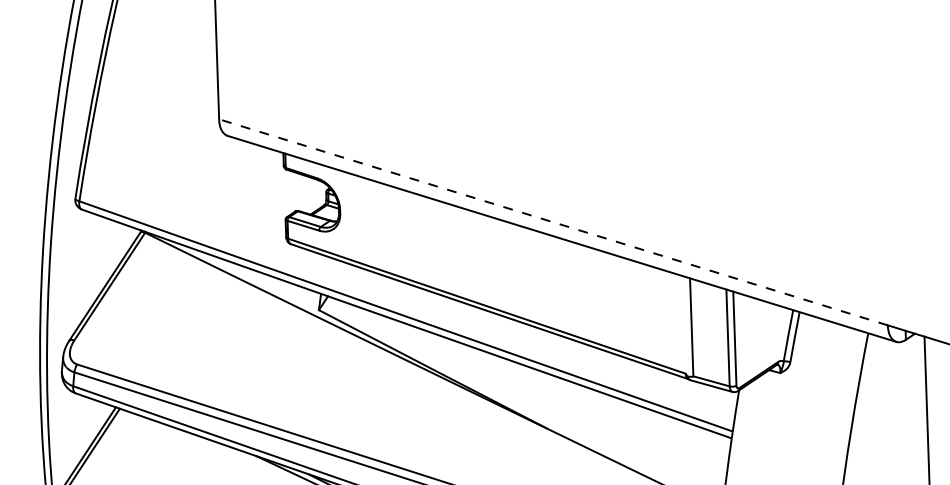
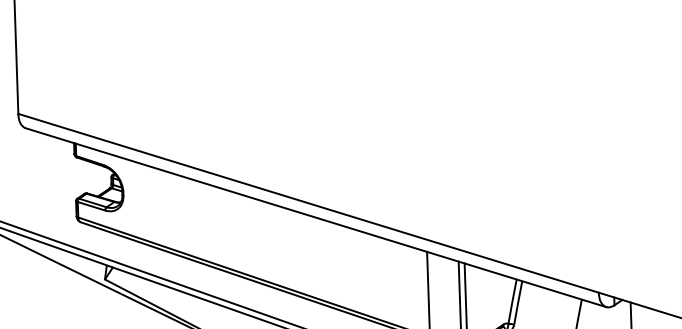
line: (553, 222) -> (308, 203), dashed -> solid

